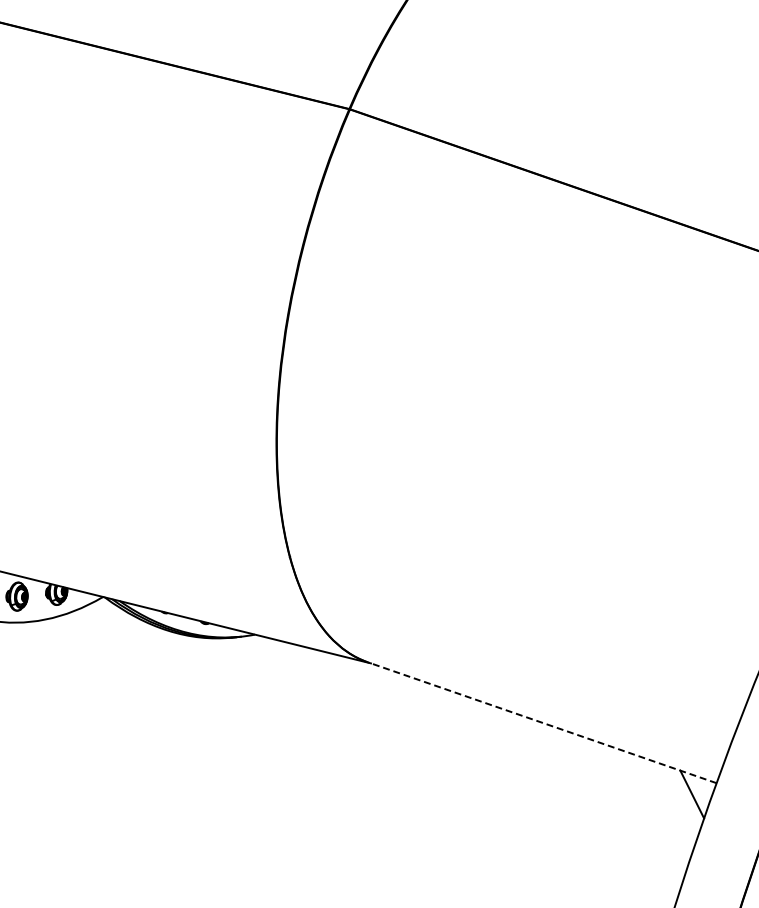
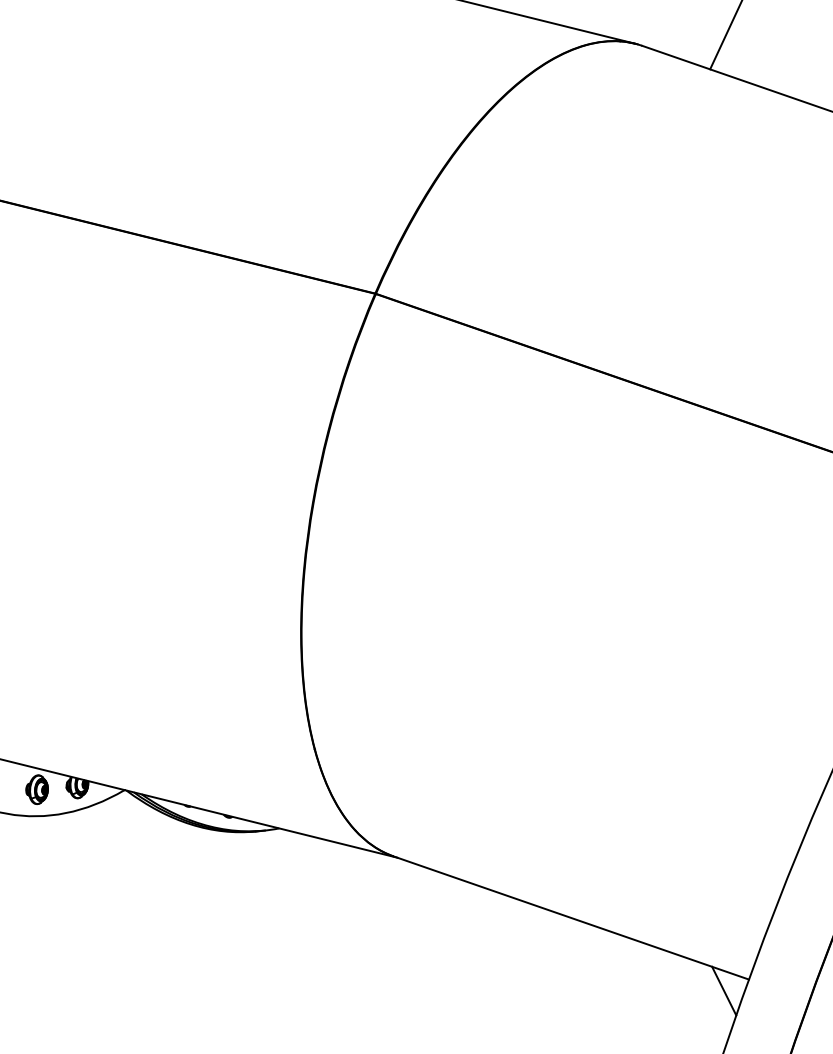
line: (542, 722) -> (571, 917), dashed -> solid

